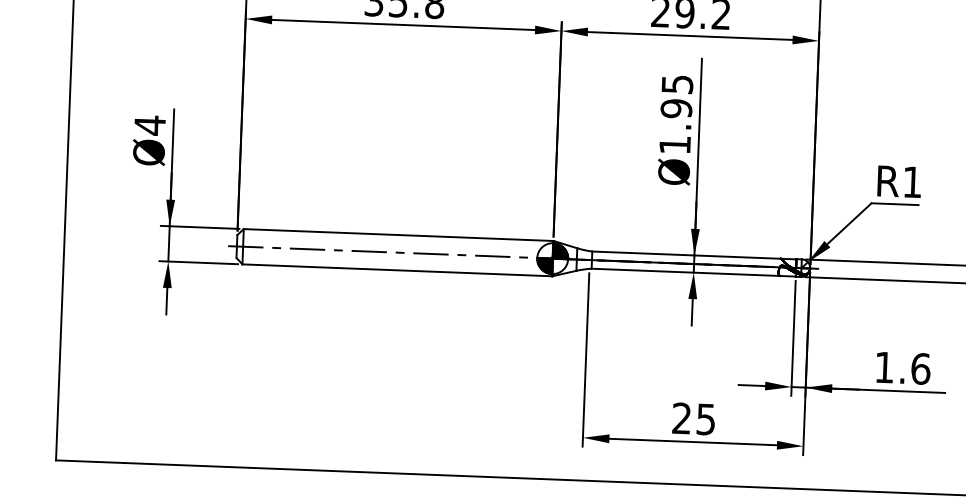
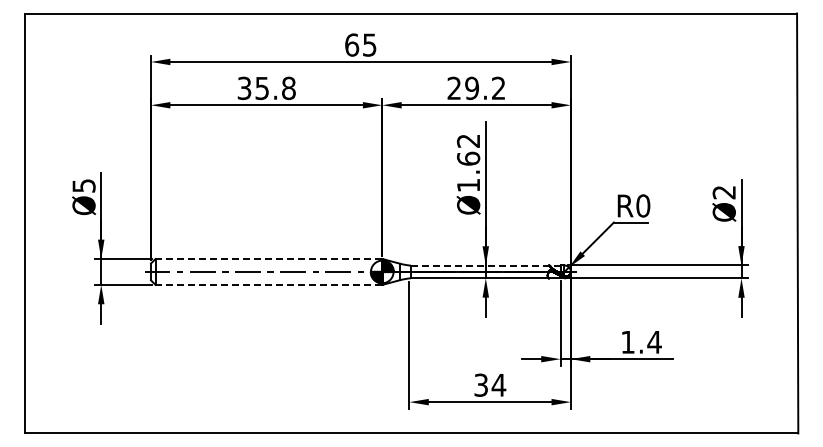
text: (676, 95) -> (468, 149), Ø1.95 -> Ø1.62
text: (149, 124) -> (83, 185), Ø4 -> Ø5
text: (912, 181) -> (643, 205), R1 -> R0
line: (398, 235) -> (268, 259), solid -> dashed
line: (693, 255) -> (485, 265), solid -> dashed
line: (396, 269) -> (268, 284), solid -> dashed
text: (920, 367) -> (654, 341), 1.6 -> 1.4
text: (694, 417) -> (490, 384), 25 -> 34

